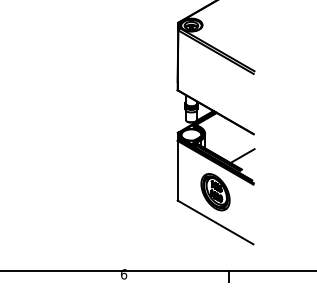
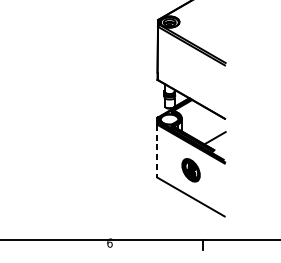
line: (177, 170) -> (157, 151), solid -> dashed
part: (215, 192) -> (191, 170), size x0.7

